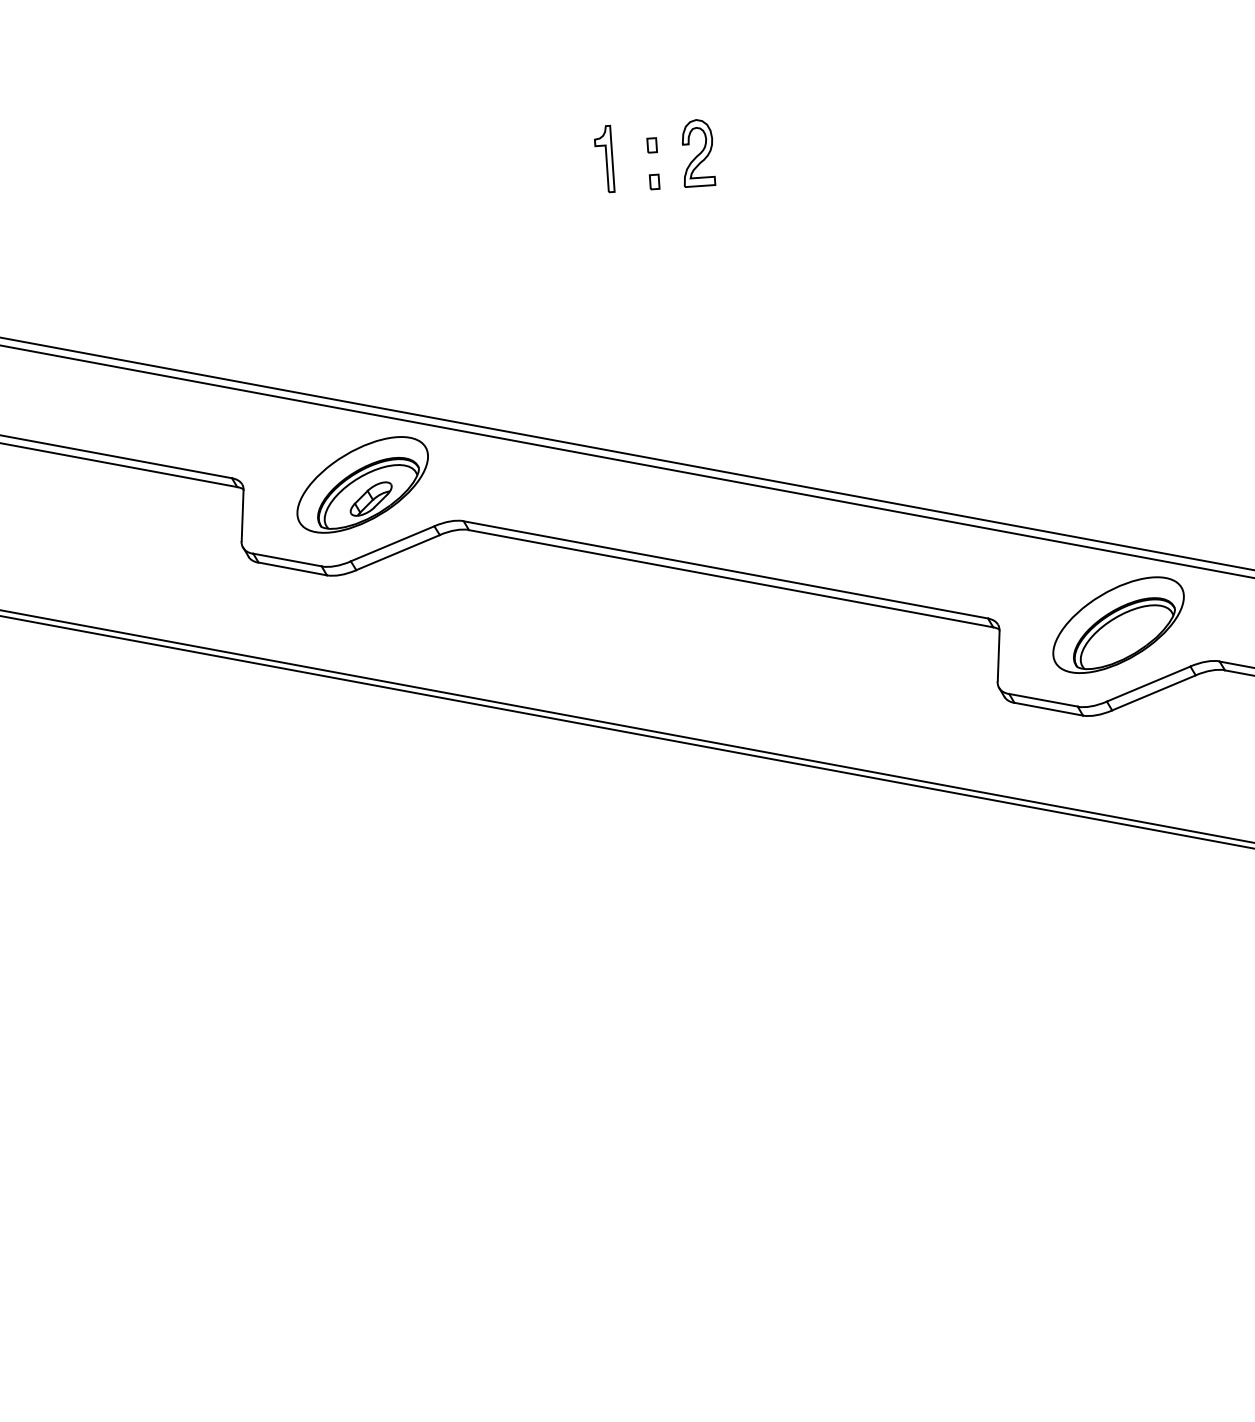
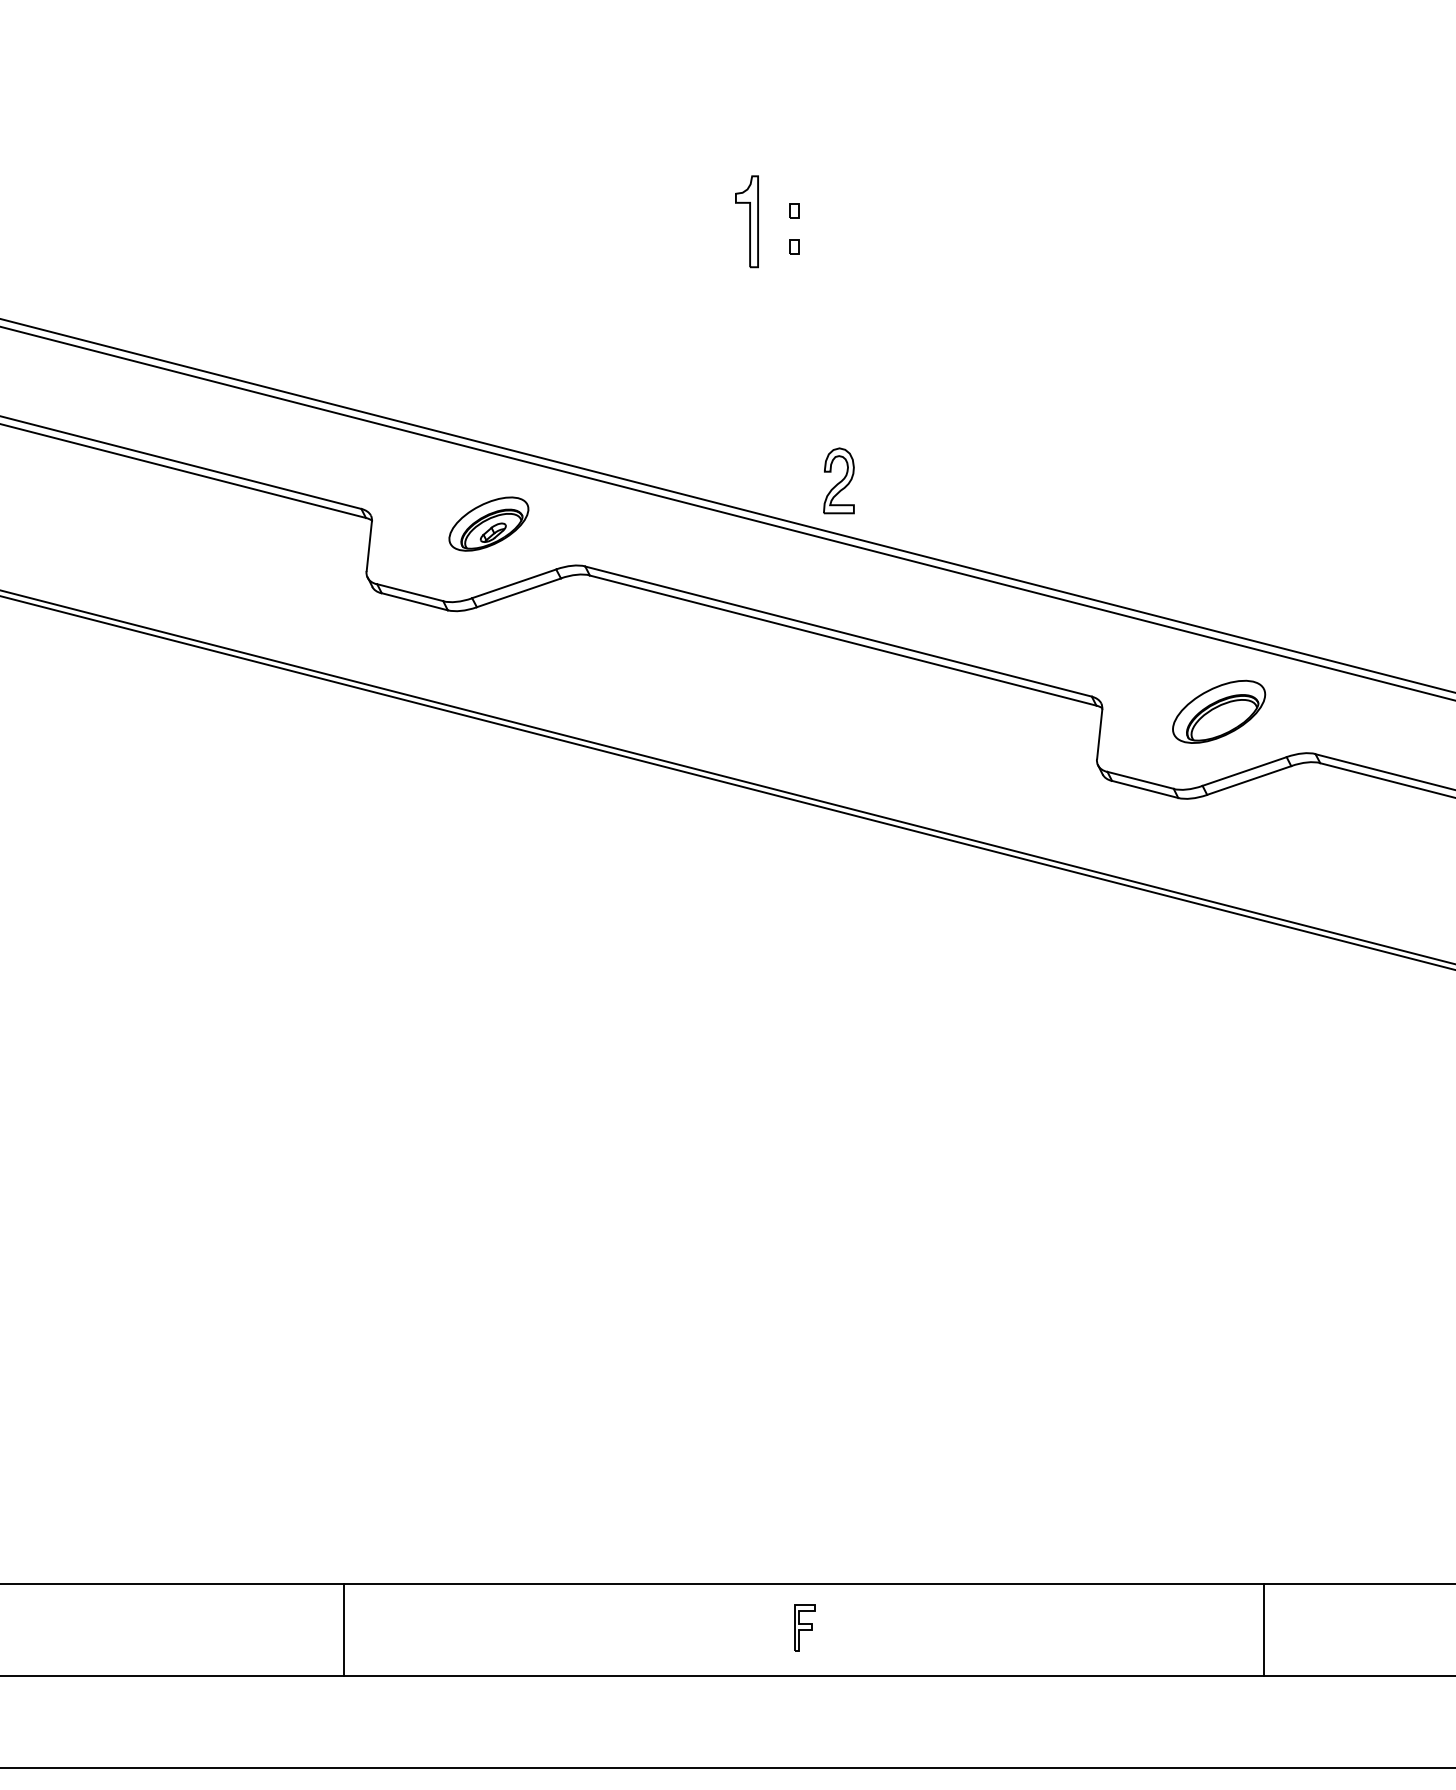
part: (697, 152) -> (838, 480), moved
part: (603, 159) -> (746, 221), size x1.4
part: (362, 484) -> (488, 523), size x0.6
part: (1117, 624) -> (1218, 711), size x0.7

